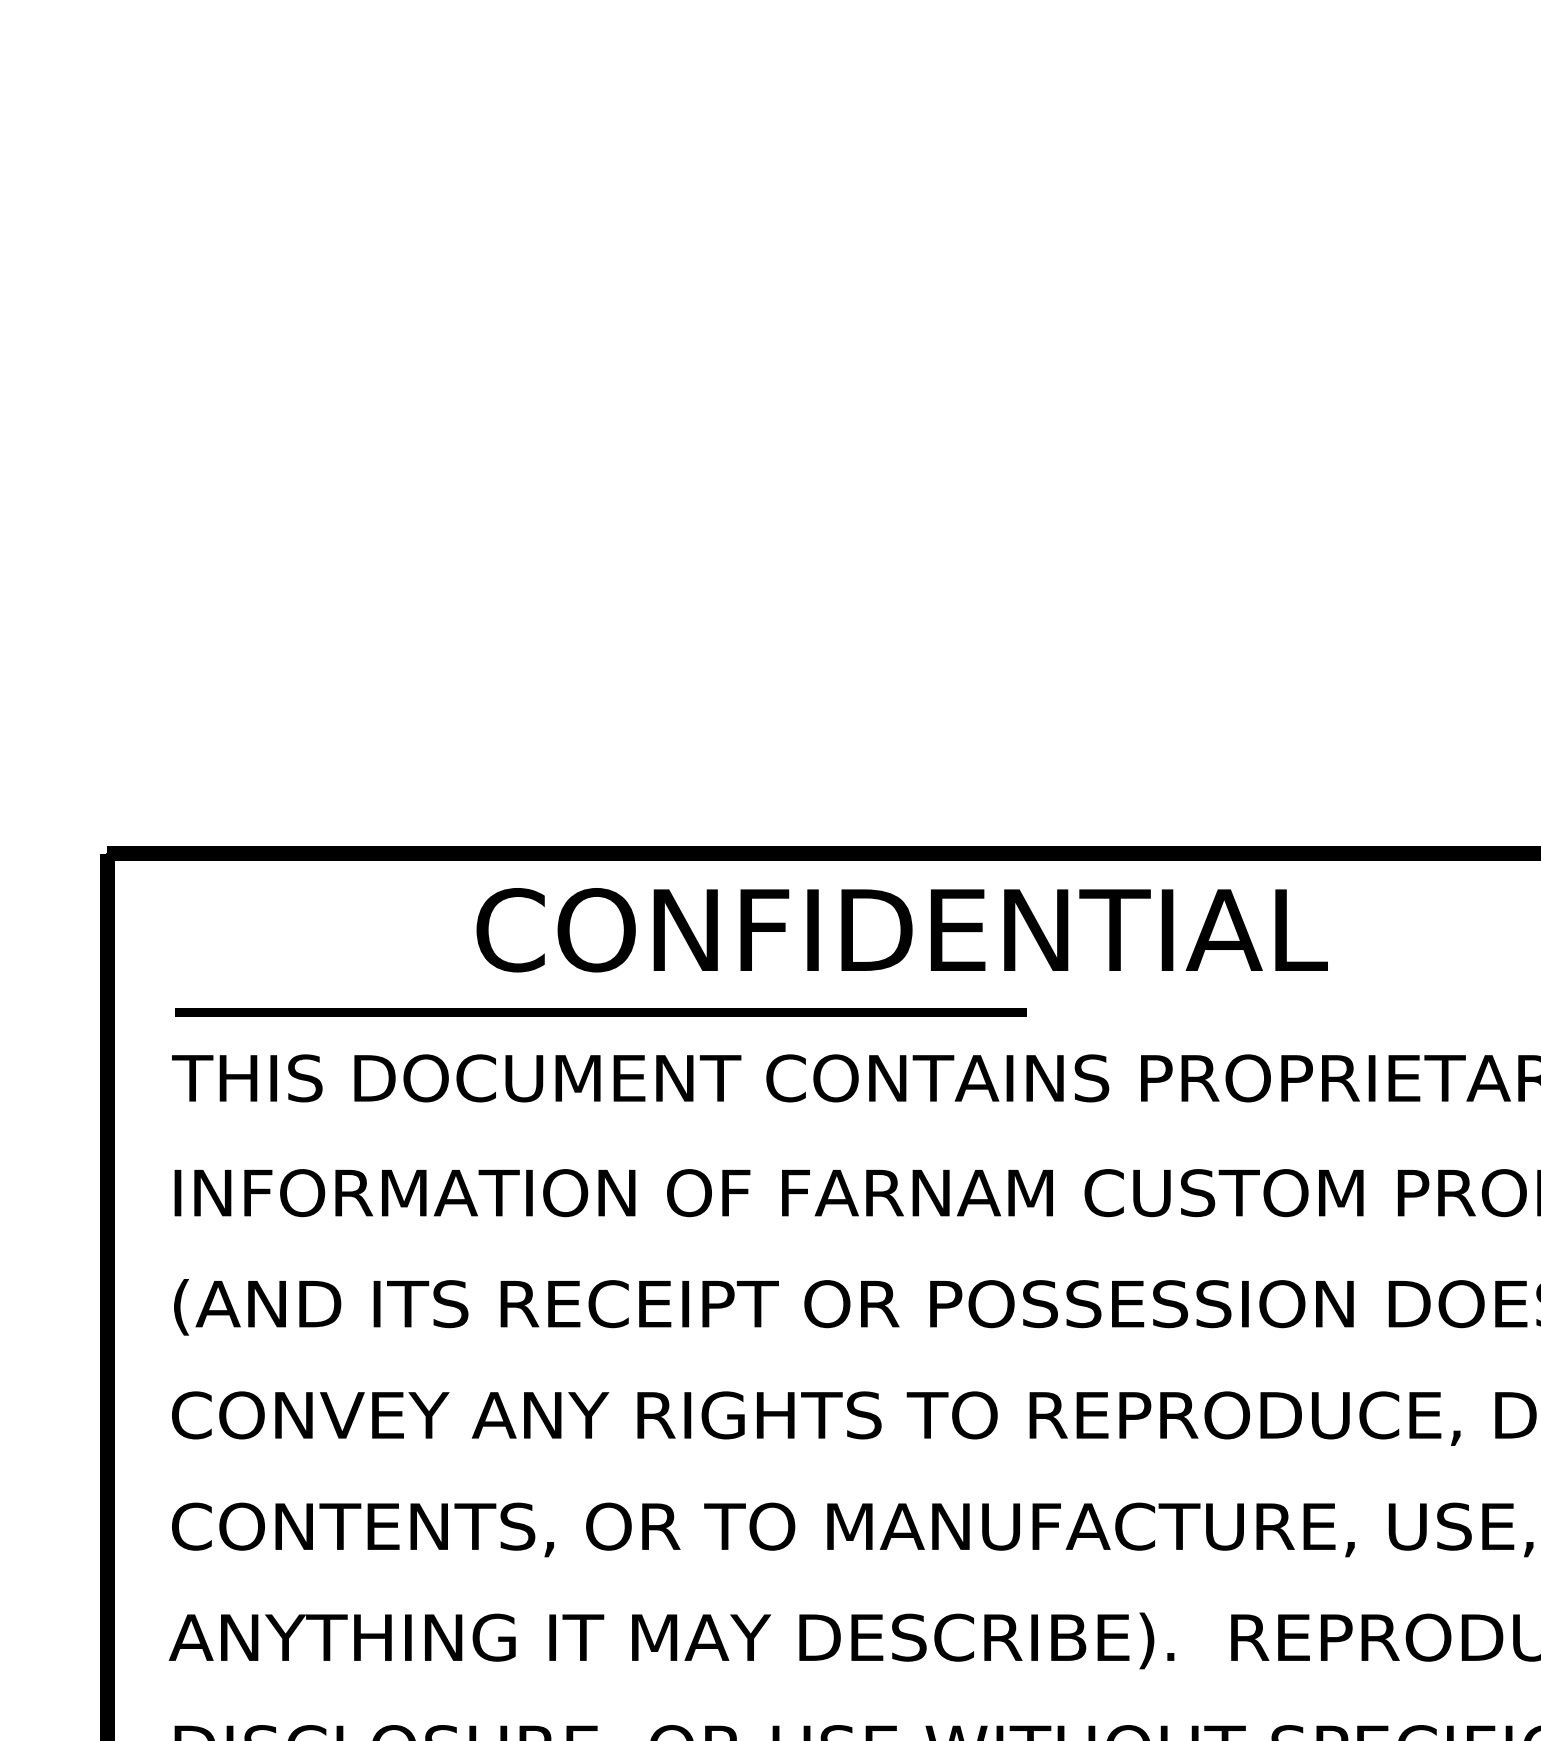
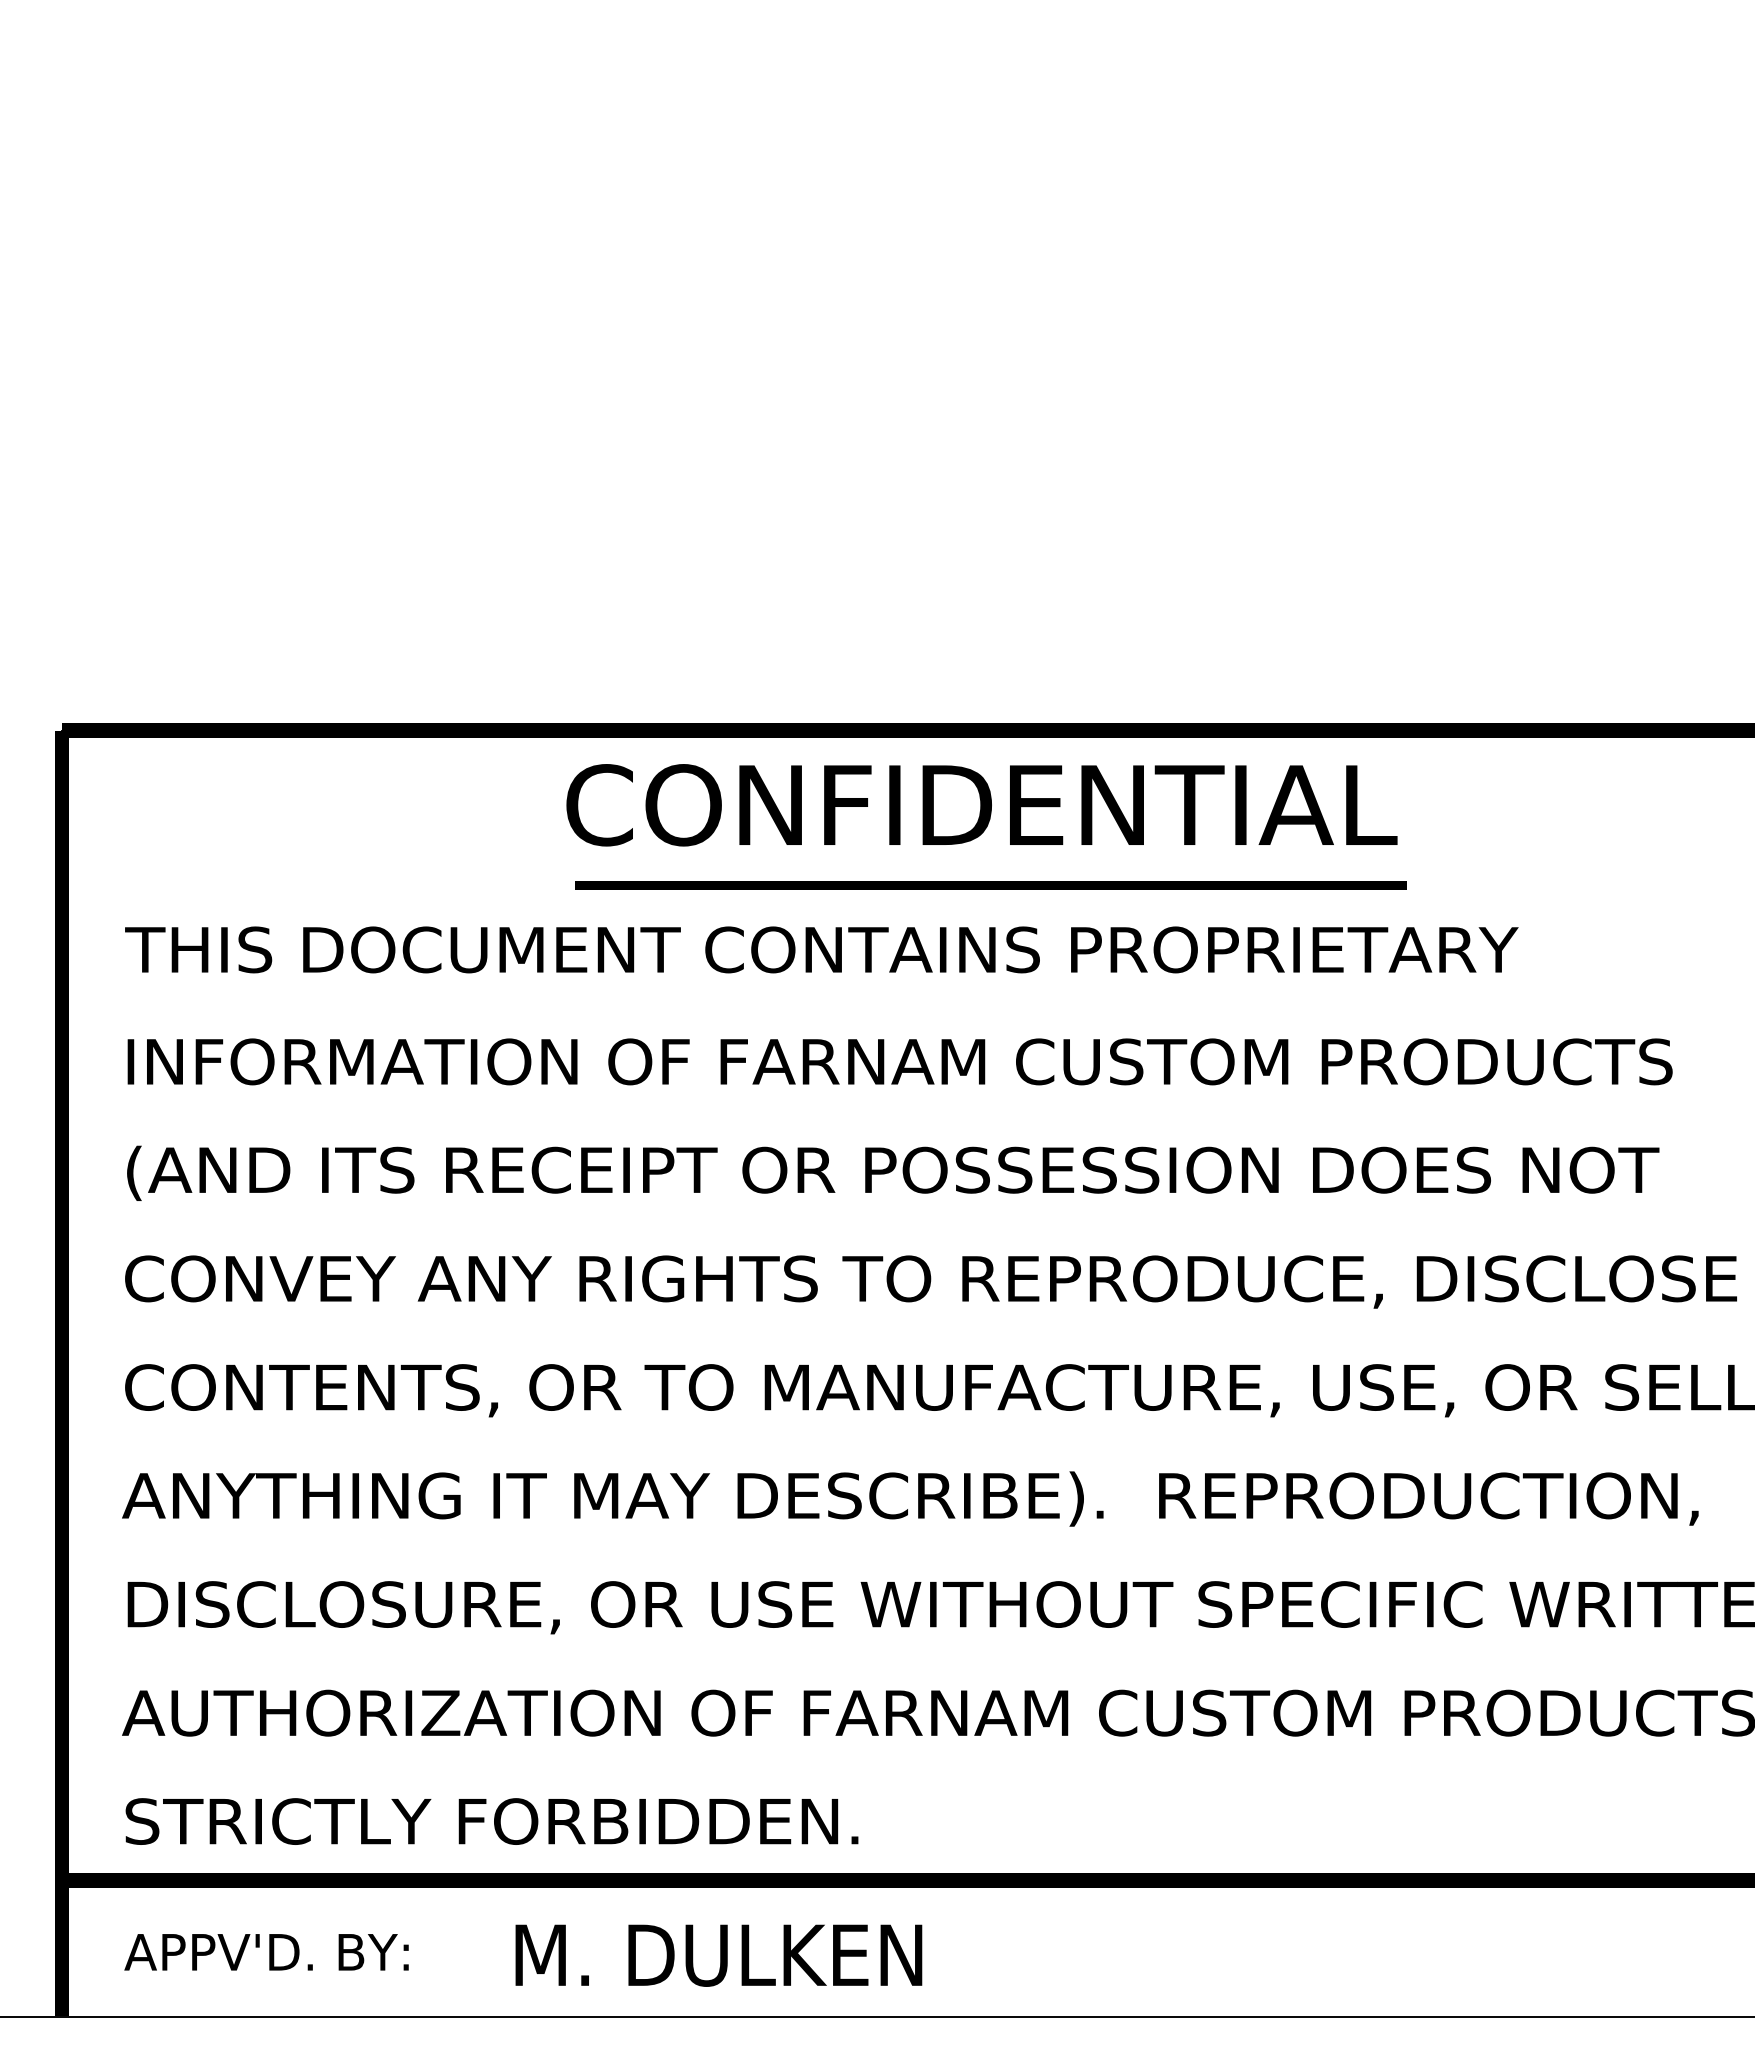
text: (901, 930) -> (981, 805), moved
line: (600, 1012) -> (990, 885), moved

